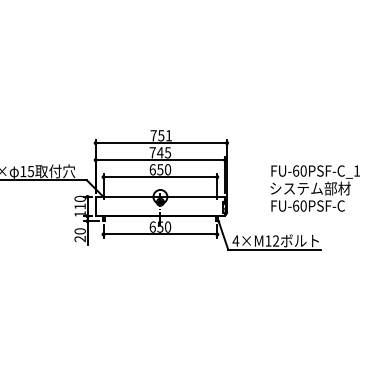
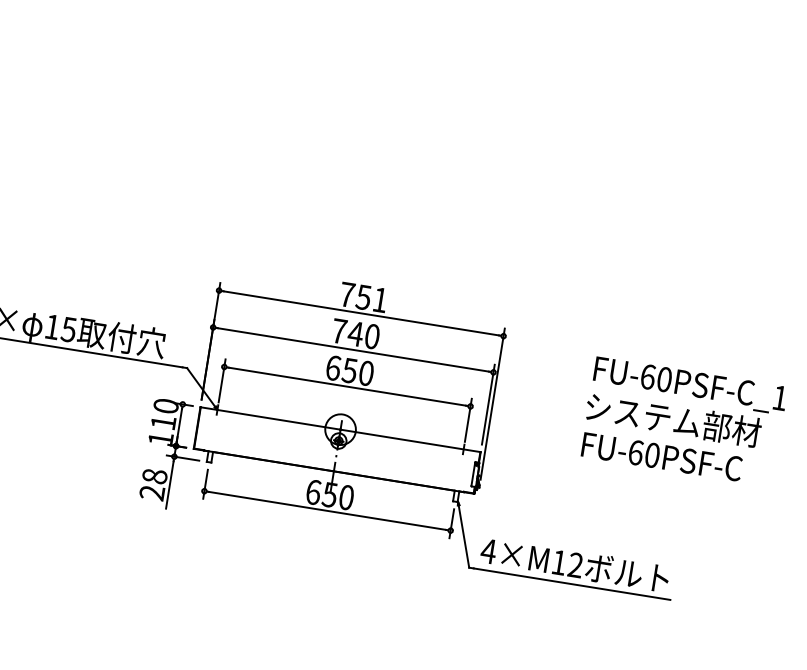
text: (167, 152) -> (371, 335), 745 -> 740
text: (314, 188) -> (681, 421), moved
text: (80, 231) -> (155, 476), 20 -> 28

